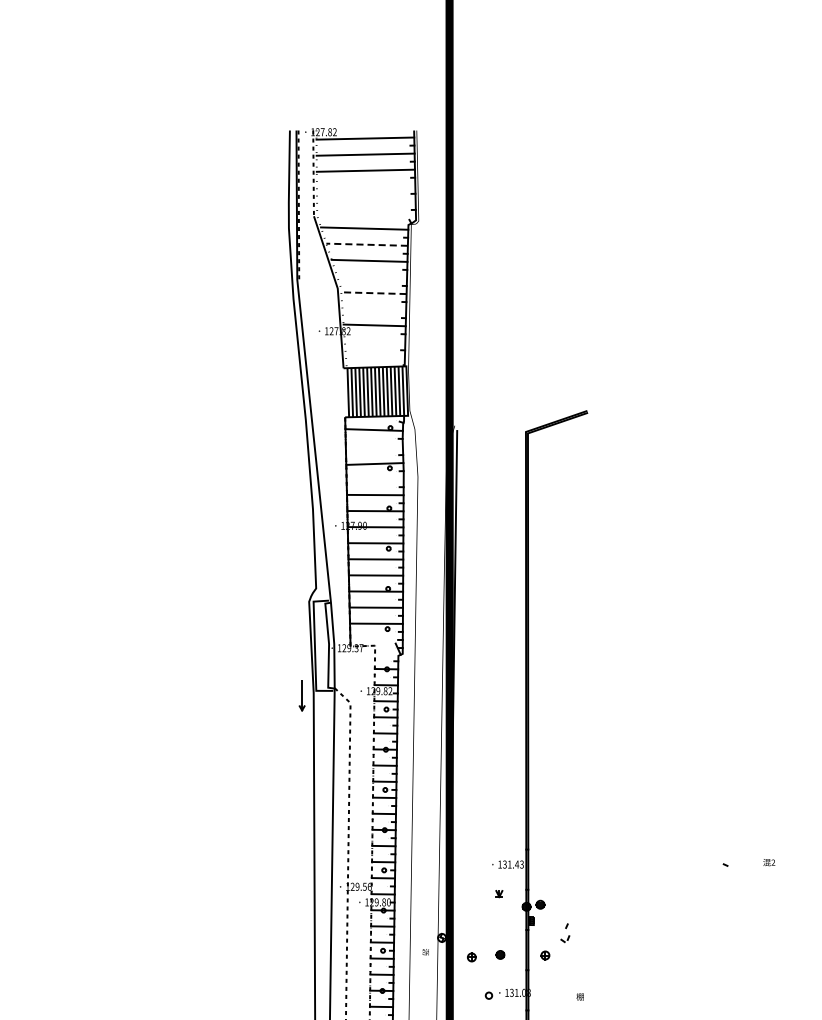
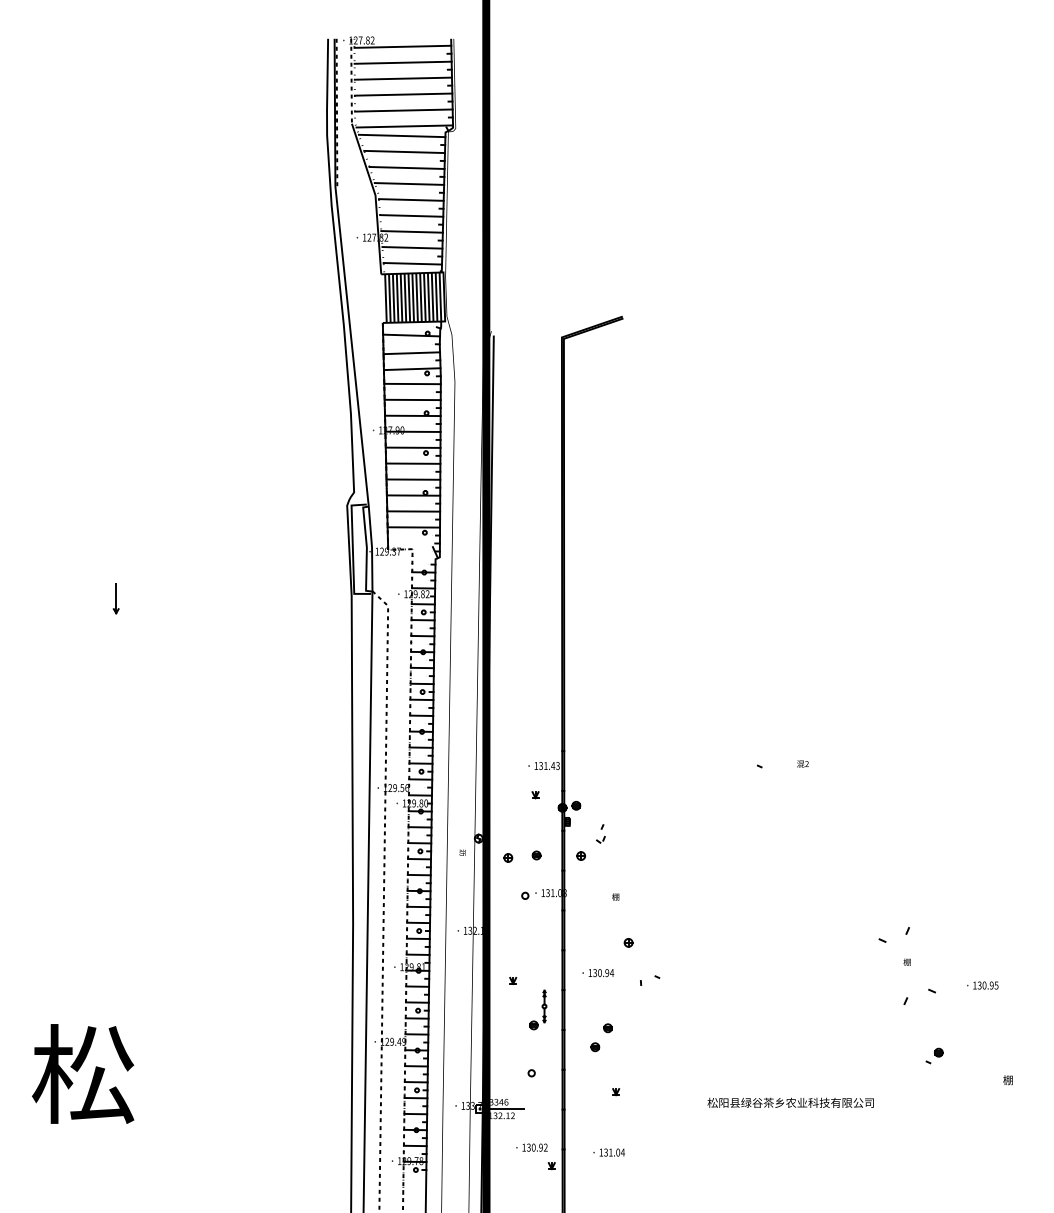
line: (366, 186) -> (403, 94), added
line: (366, 202) -> (403, 110), added
line: (367, 219) -> (404, 126), added
line: (367, 244) -> (404, 151), dashed -> solid
line: (372, 276) -> (409, 183), added
line: (373, 292) -> (410, 199), dashed -> solid
line: (374, 308) -> (411, 215), added
line: (375, 341) -> (412, 247), added
line: (375, 357) -> (412, 263), added
line: (374, 448) -> (411, 353), added
line: (375, 478) -> (412, 383), added
part: (301, 695) -> (115, 598), moved

